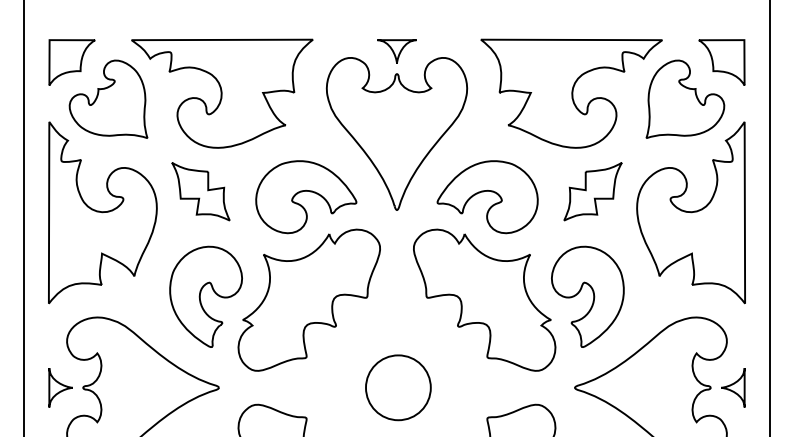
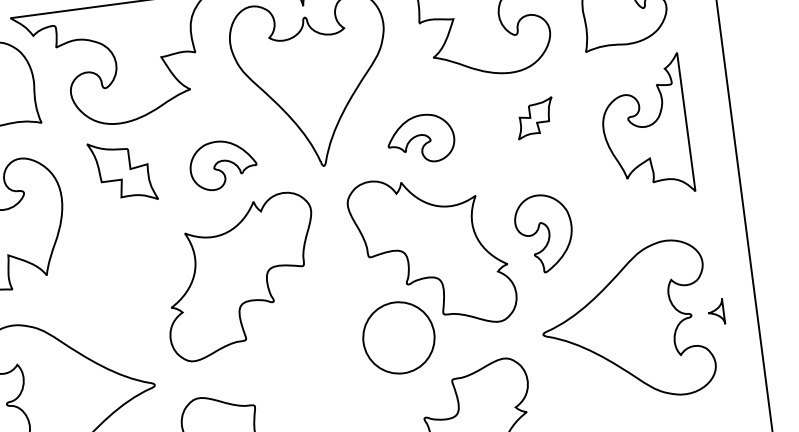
part: (200, 191) -> (122, 171), moved
part: (592, 191) -> (534, 118), size x0.6
part: (306, 197) -> (223, 165), size x0.6
part: (487, 197) -> (420, 139), size x0.6
part: (690, 212) -> (644, 127), size x0.7
part: (205, 296) -> (127, 287), removed
part: (587, 296) -> (544, 233), size x0.7
part: (398, 387) -> (398, 337), moved
part: (733, 387) -> (716, 311), size x0.6

